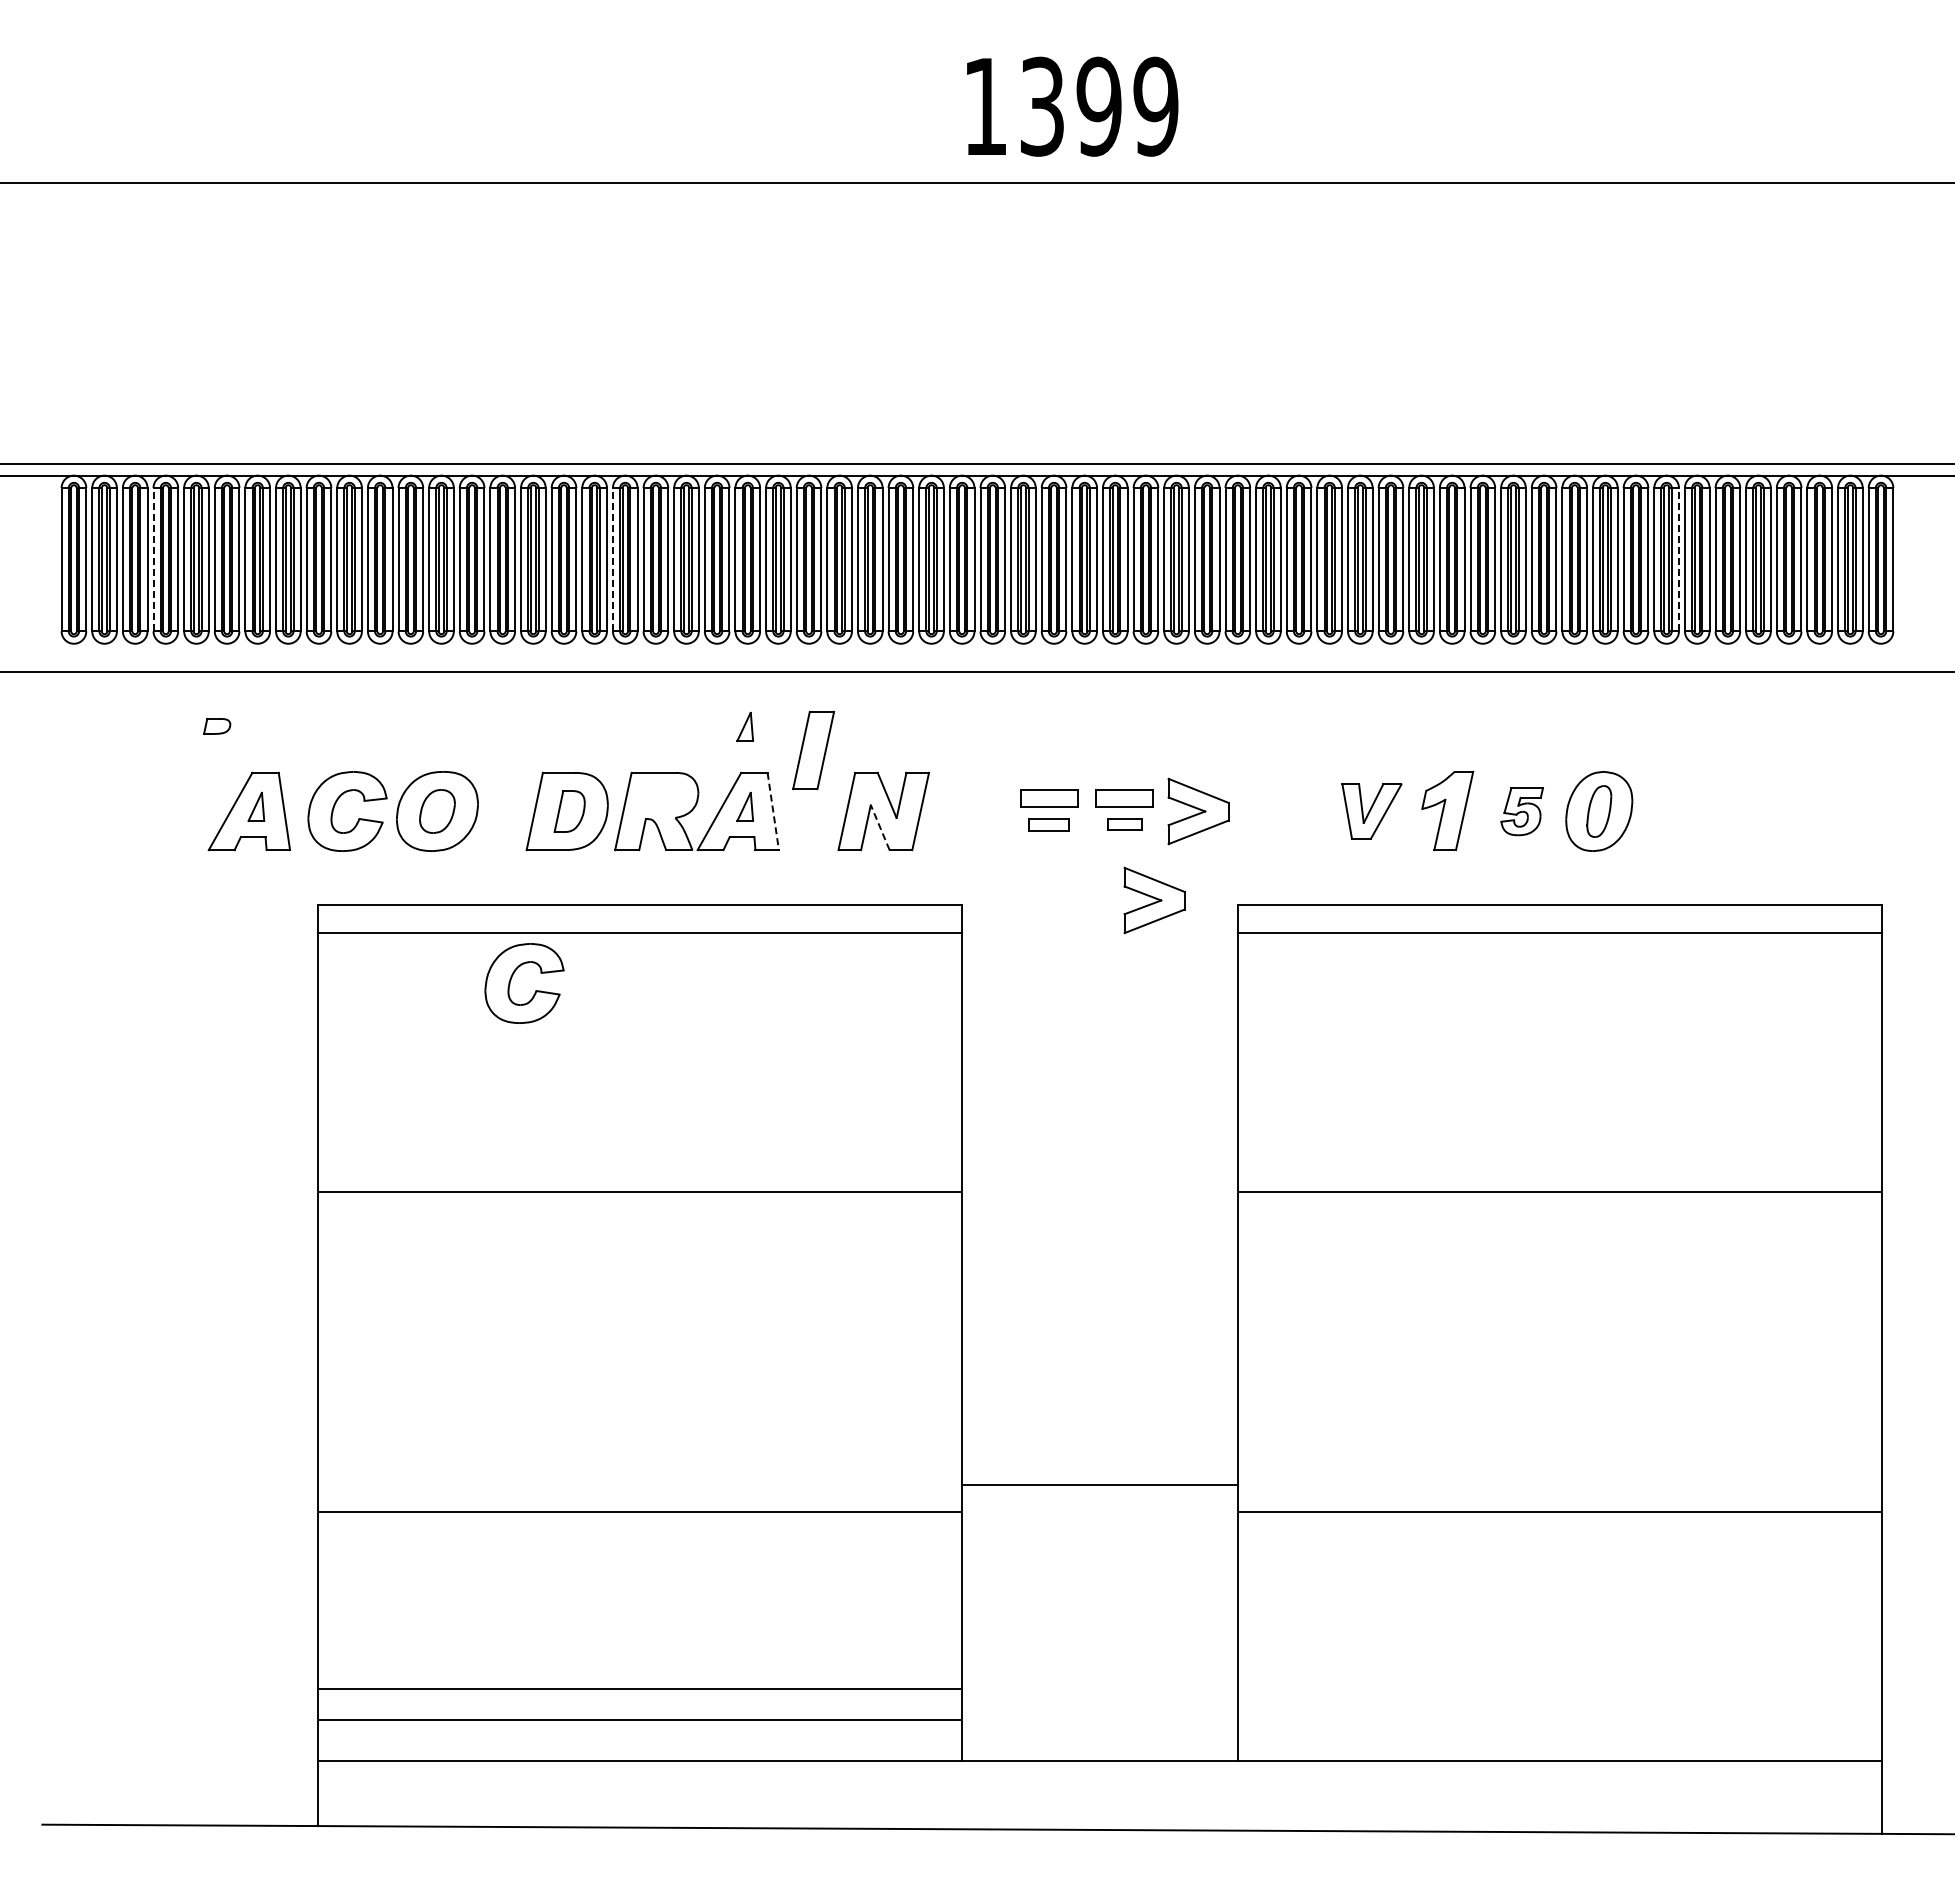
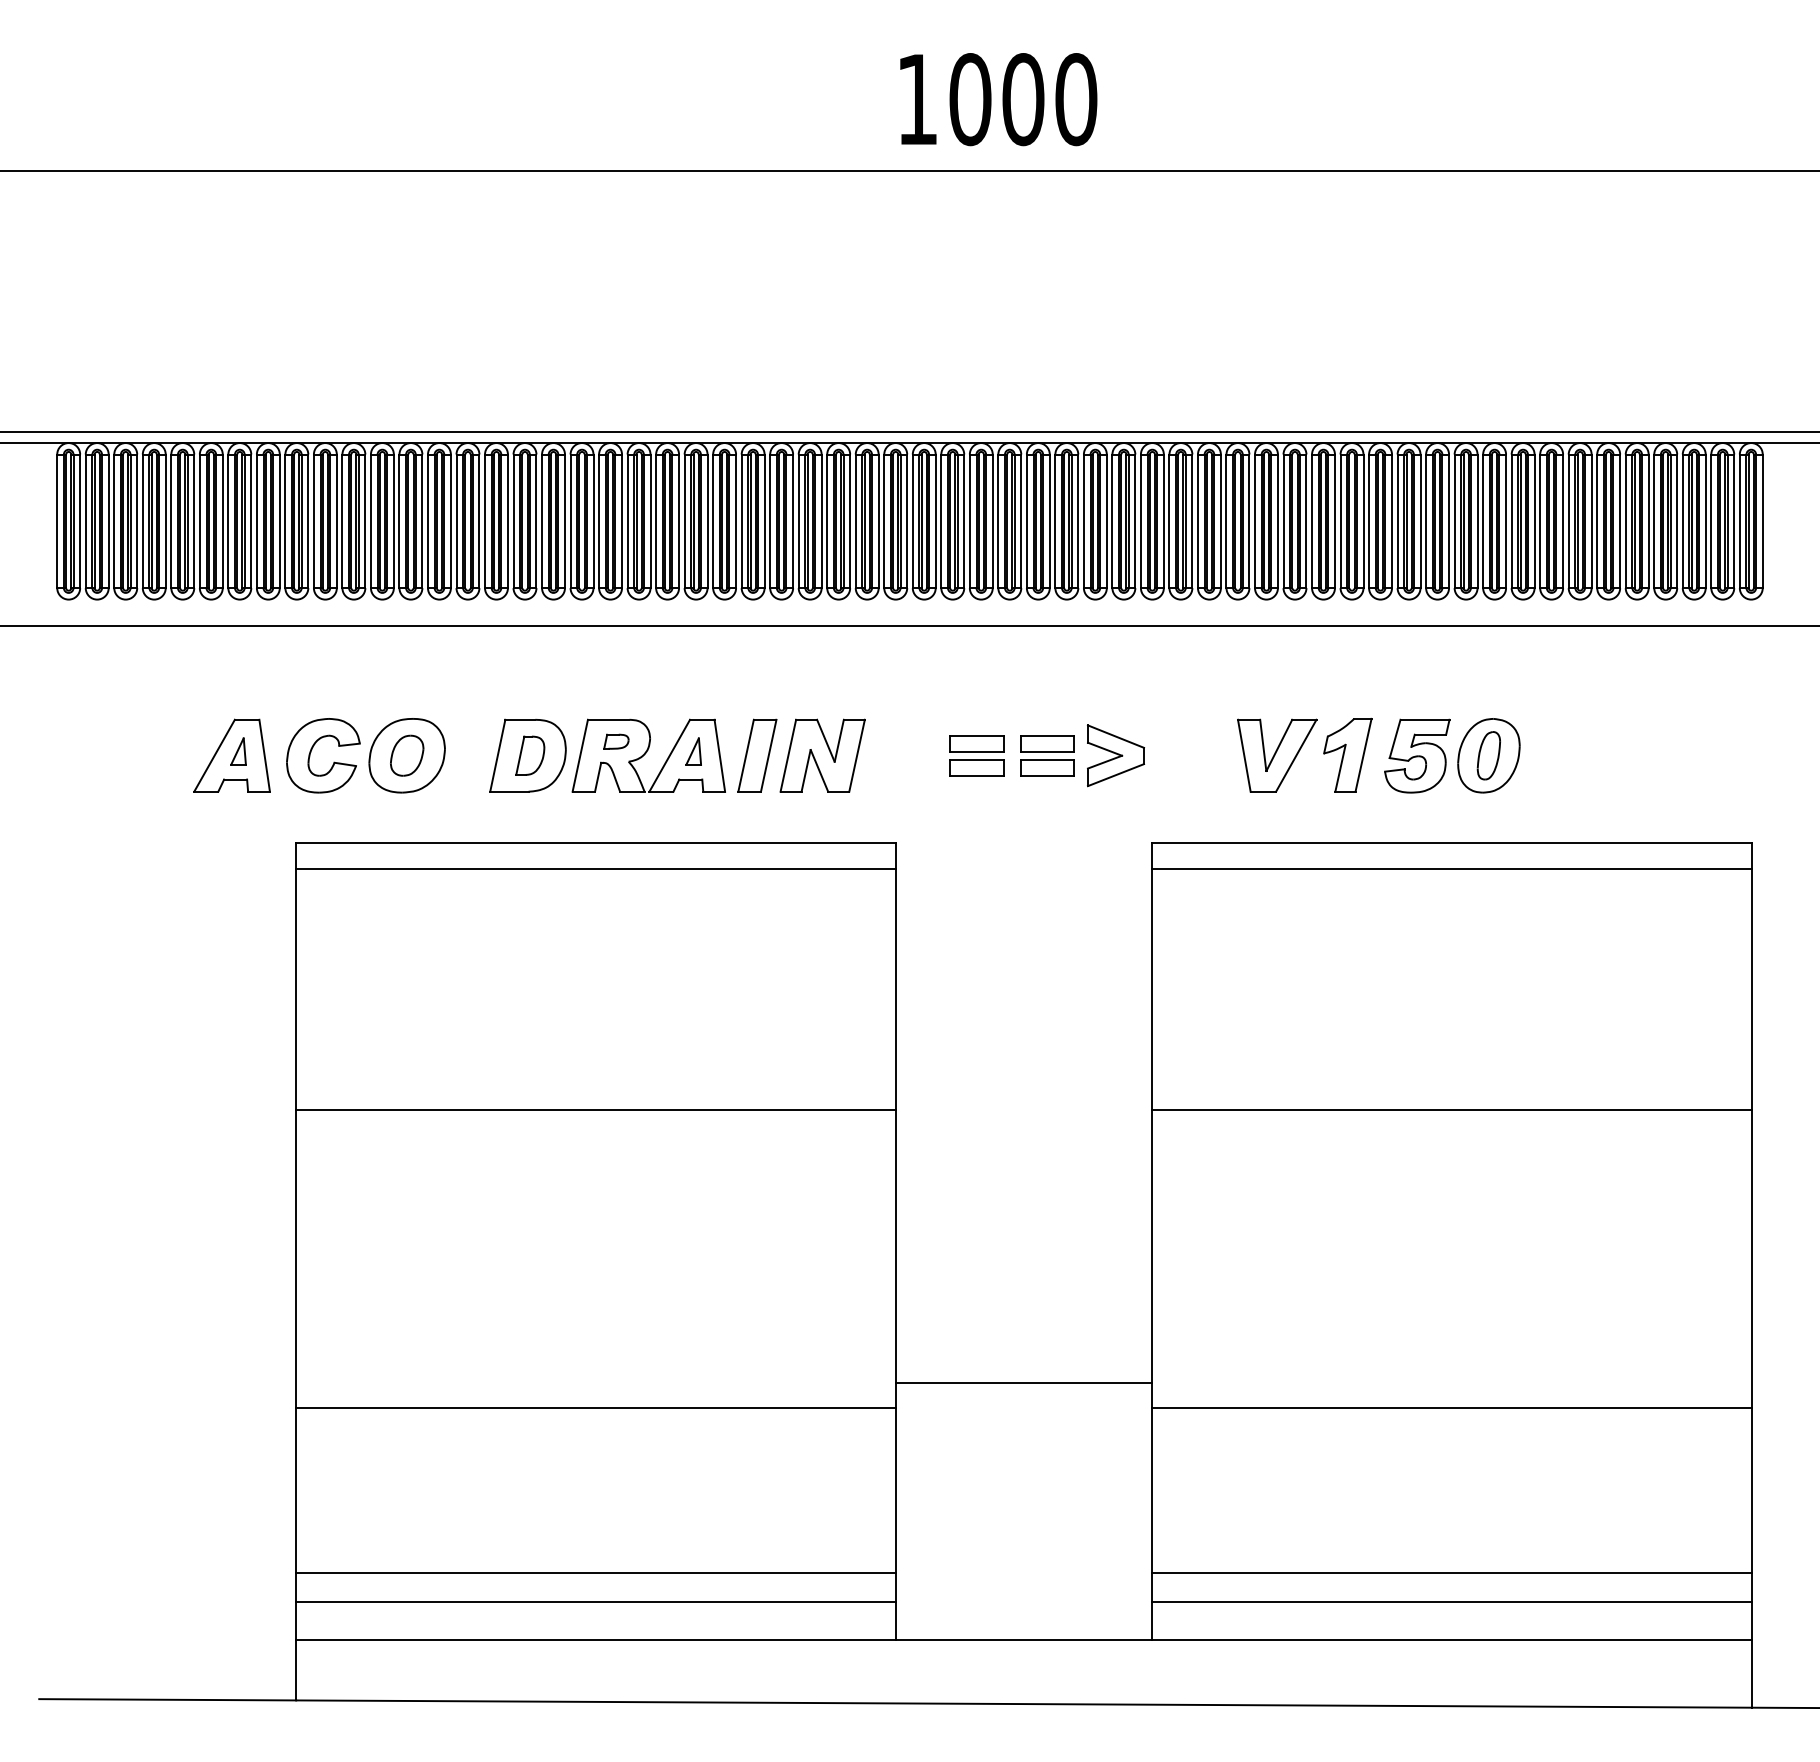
text: (1099, 106) -> (1023, 99), 1399 -> 1000
line: (153, 559) -> (142, 521), dashed -> solid
line: (612, 559) -> (570, 521), dashed -> solid
line: (1678, 559) -> (1562, 521), dashed -> solid
part: (217, 726) -> (616, 741), moved
part: (744, 726) -> (693, 676), removed
part: (813, 750) -> (757, 755), moved
part: (1371, 811) -> (1276, 755), size x1.43
part: (1521, 811) -> (1416, 755), size x1.67
line: (773, 812) -> (720, 756), dashed -> solid
part: (1049, 824) -> (977, 767), size x1.43
part: (1124, 824) -> (1046, 767), size x1.67
line: (880, 827) -> (819, 770), dashed -> solid
part: (1154, 900) -> (1074, 838), removed
part: (535, 990) -> (498, 922), removed
line: (1559, 1688) -> (1451, 1572), added
line: (1559, 1720) -> (1451, 1602), added

